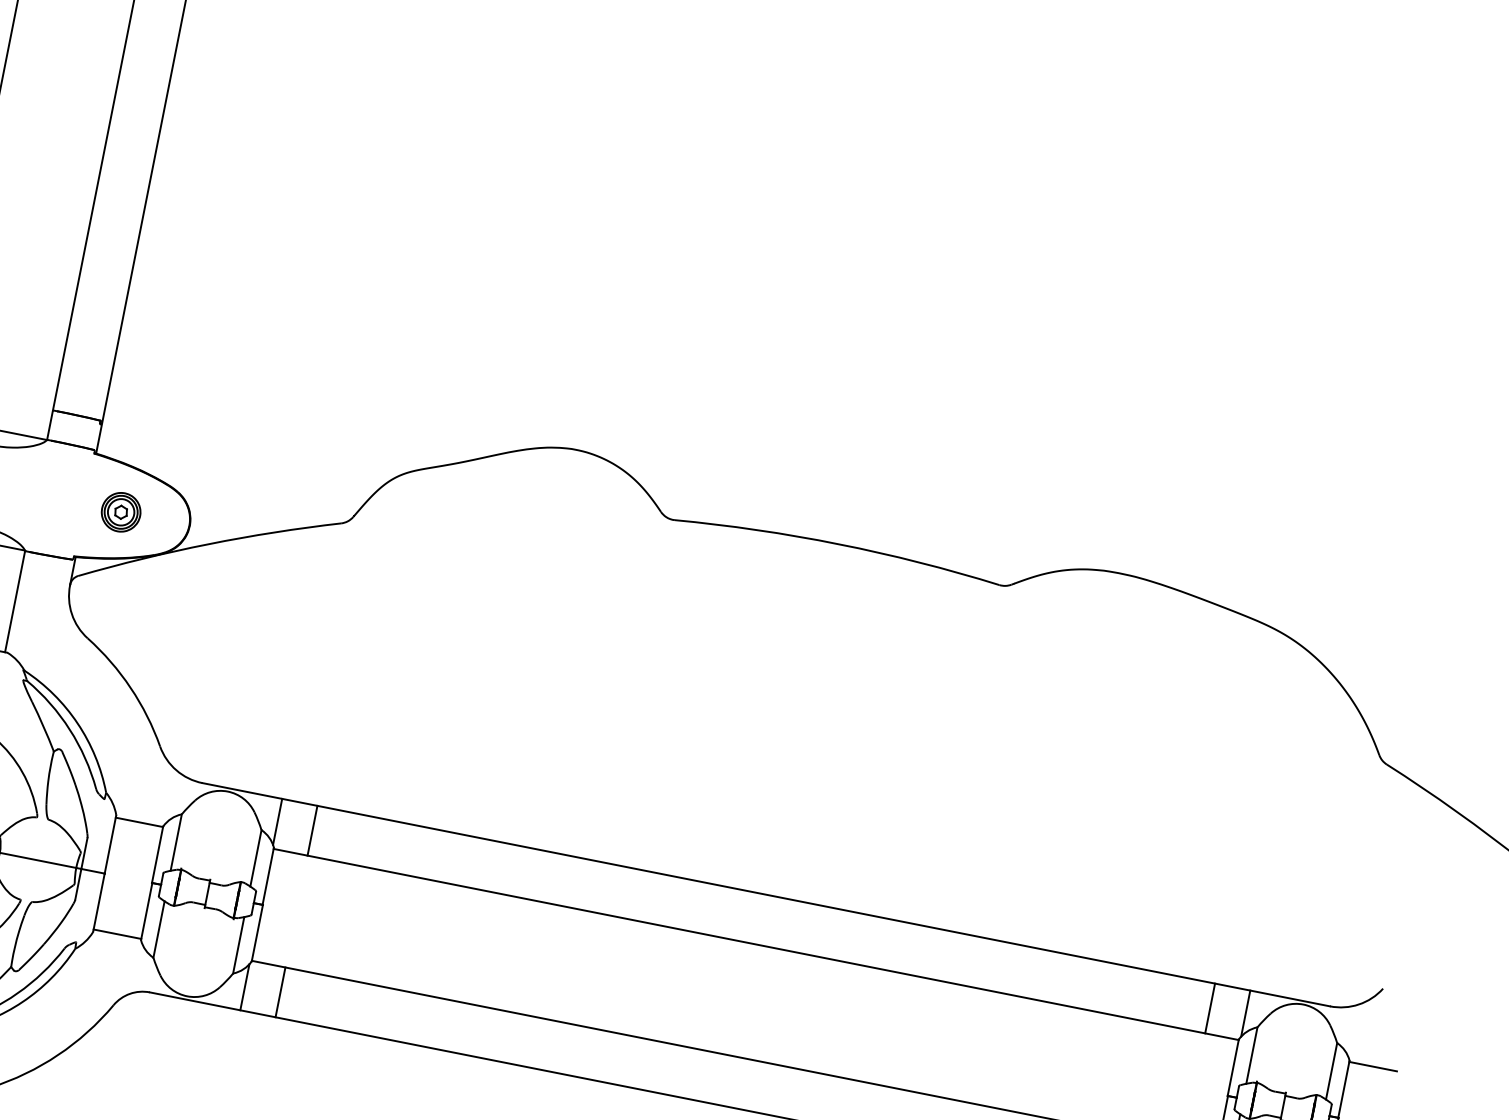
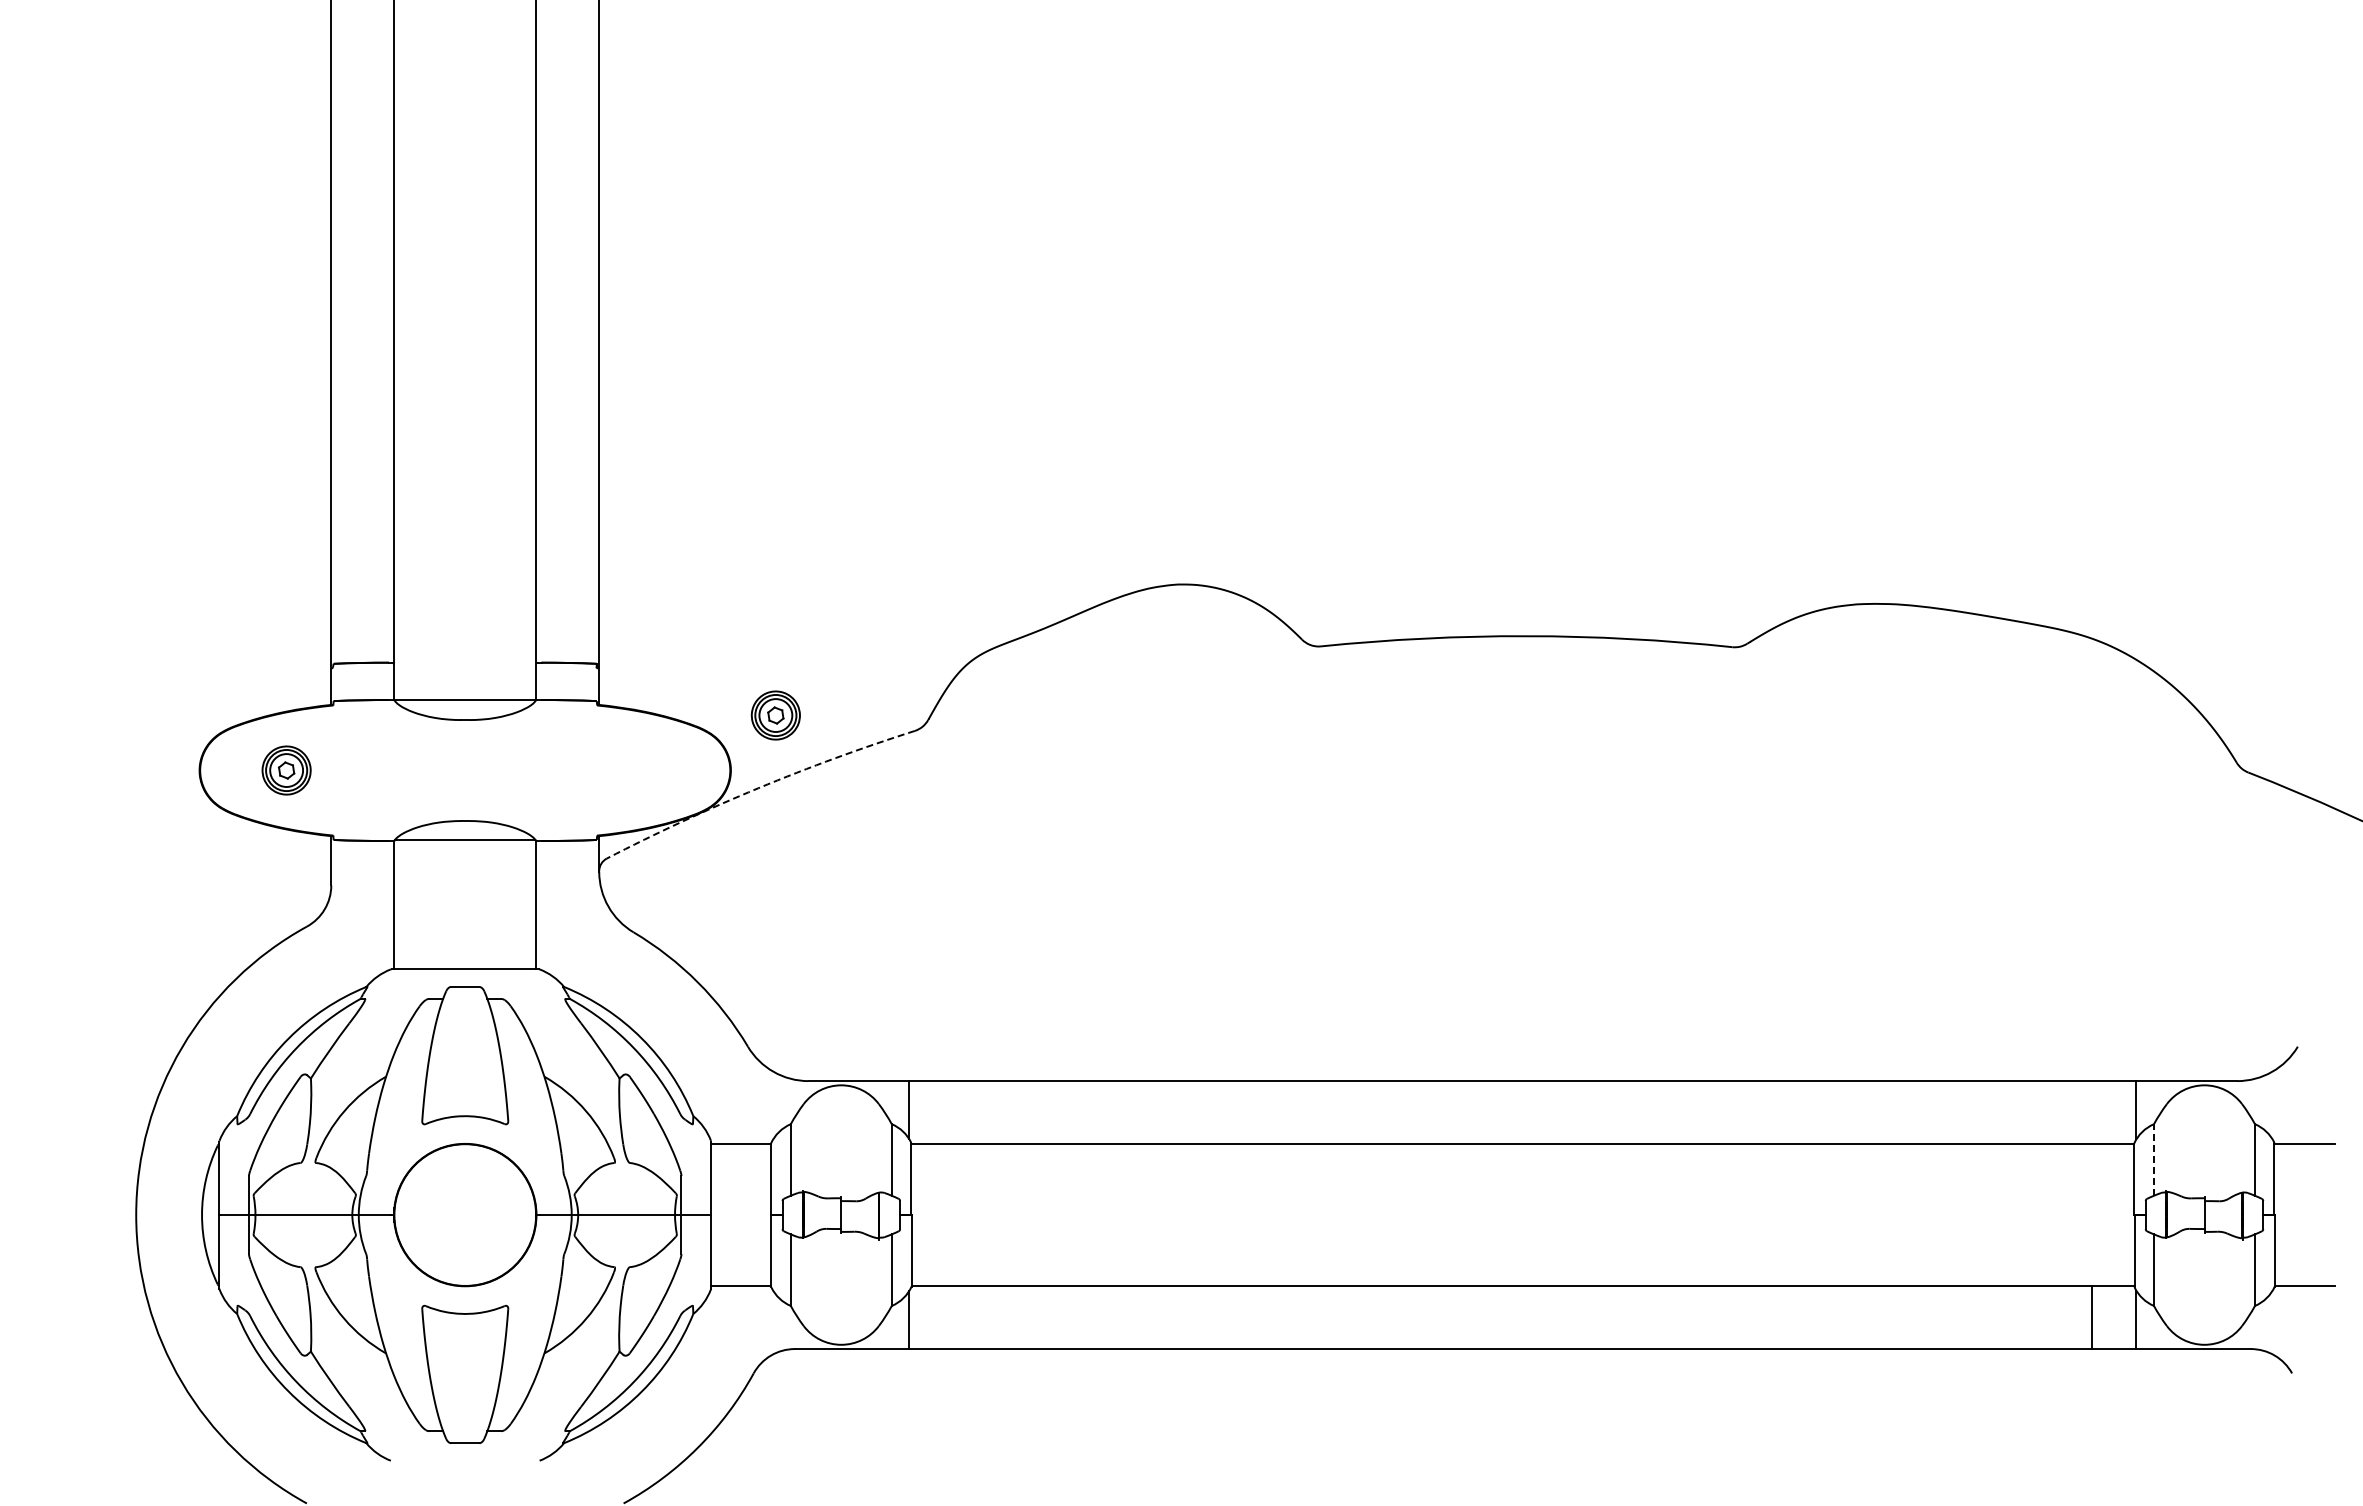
part: (120, 512) -> (775, 715), moved
arc: (208, 544) -> (758, 788), solid -> dashed
line: (312, 830) -> (954, 1112), removed
line: (280, 992) -> (954, 1317), removed
line: (1210, 1008) -> (2091, 1112), removed
line: (1251, 1055) -> (2153, 1159), solid -> dashed

